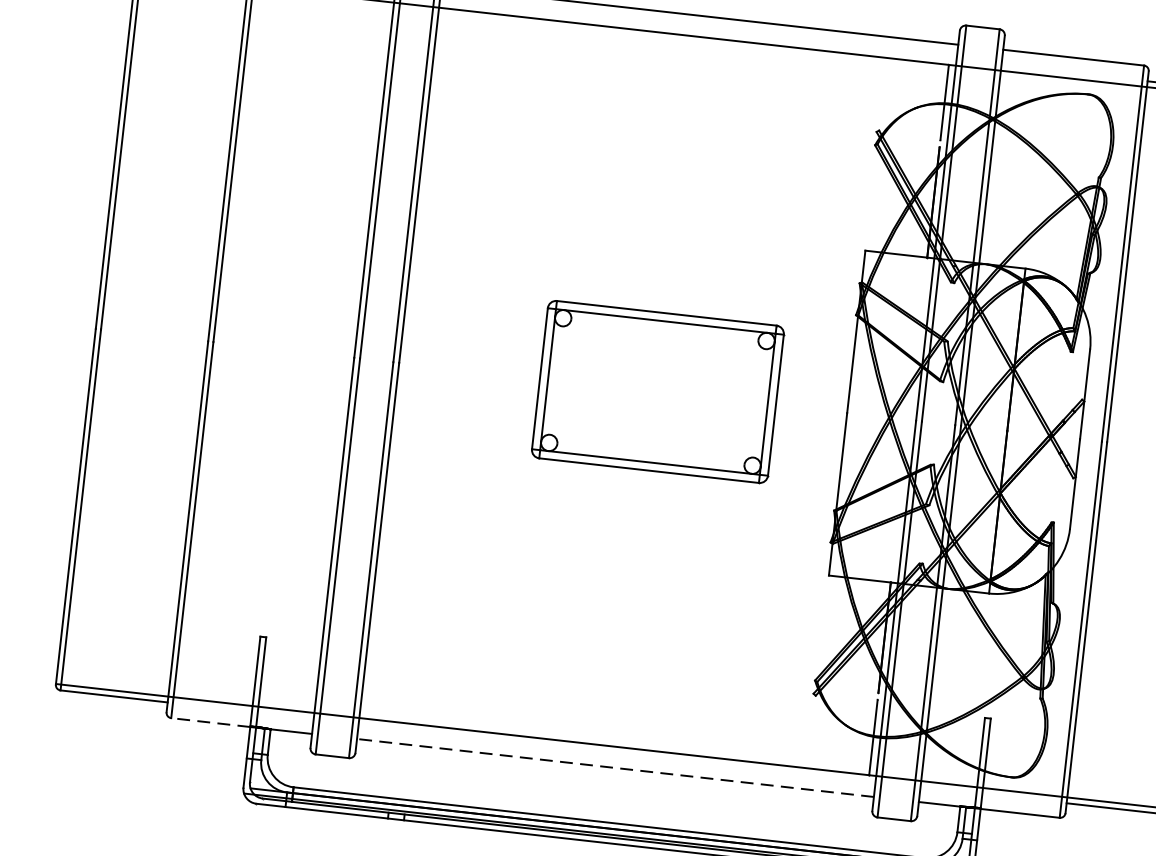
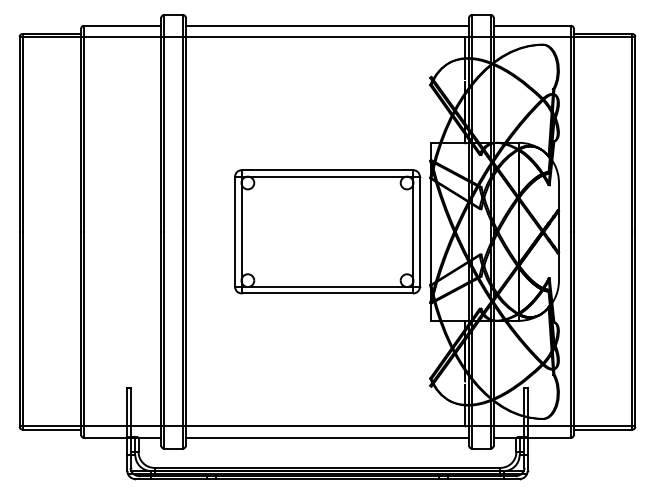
part: (657, 391) -> (327, 231), size x1.43
line: (210, 721) -> (105, 437), dashed -> solid
line: (615, 767) -> (327, 437), dashed -> solid

